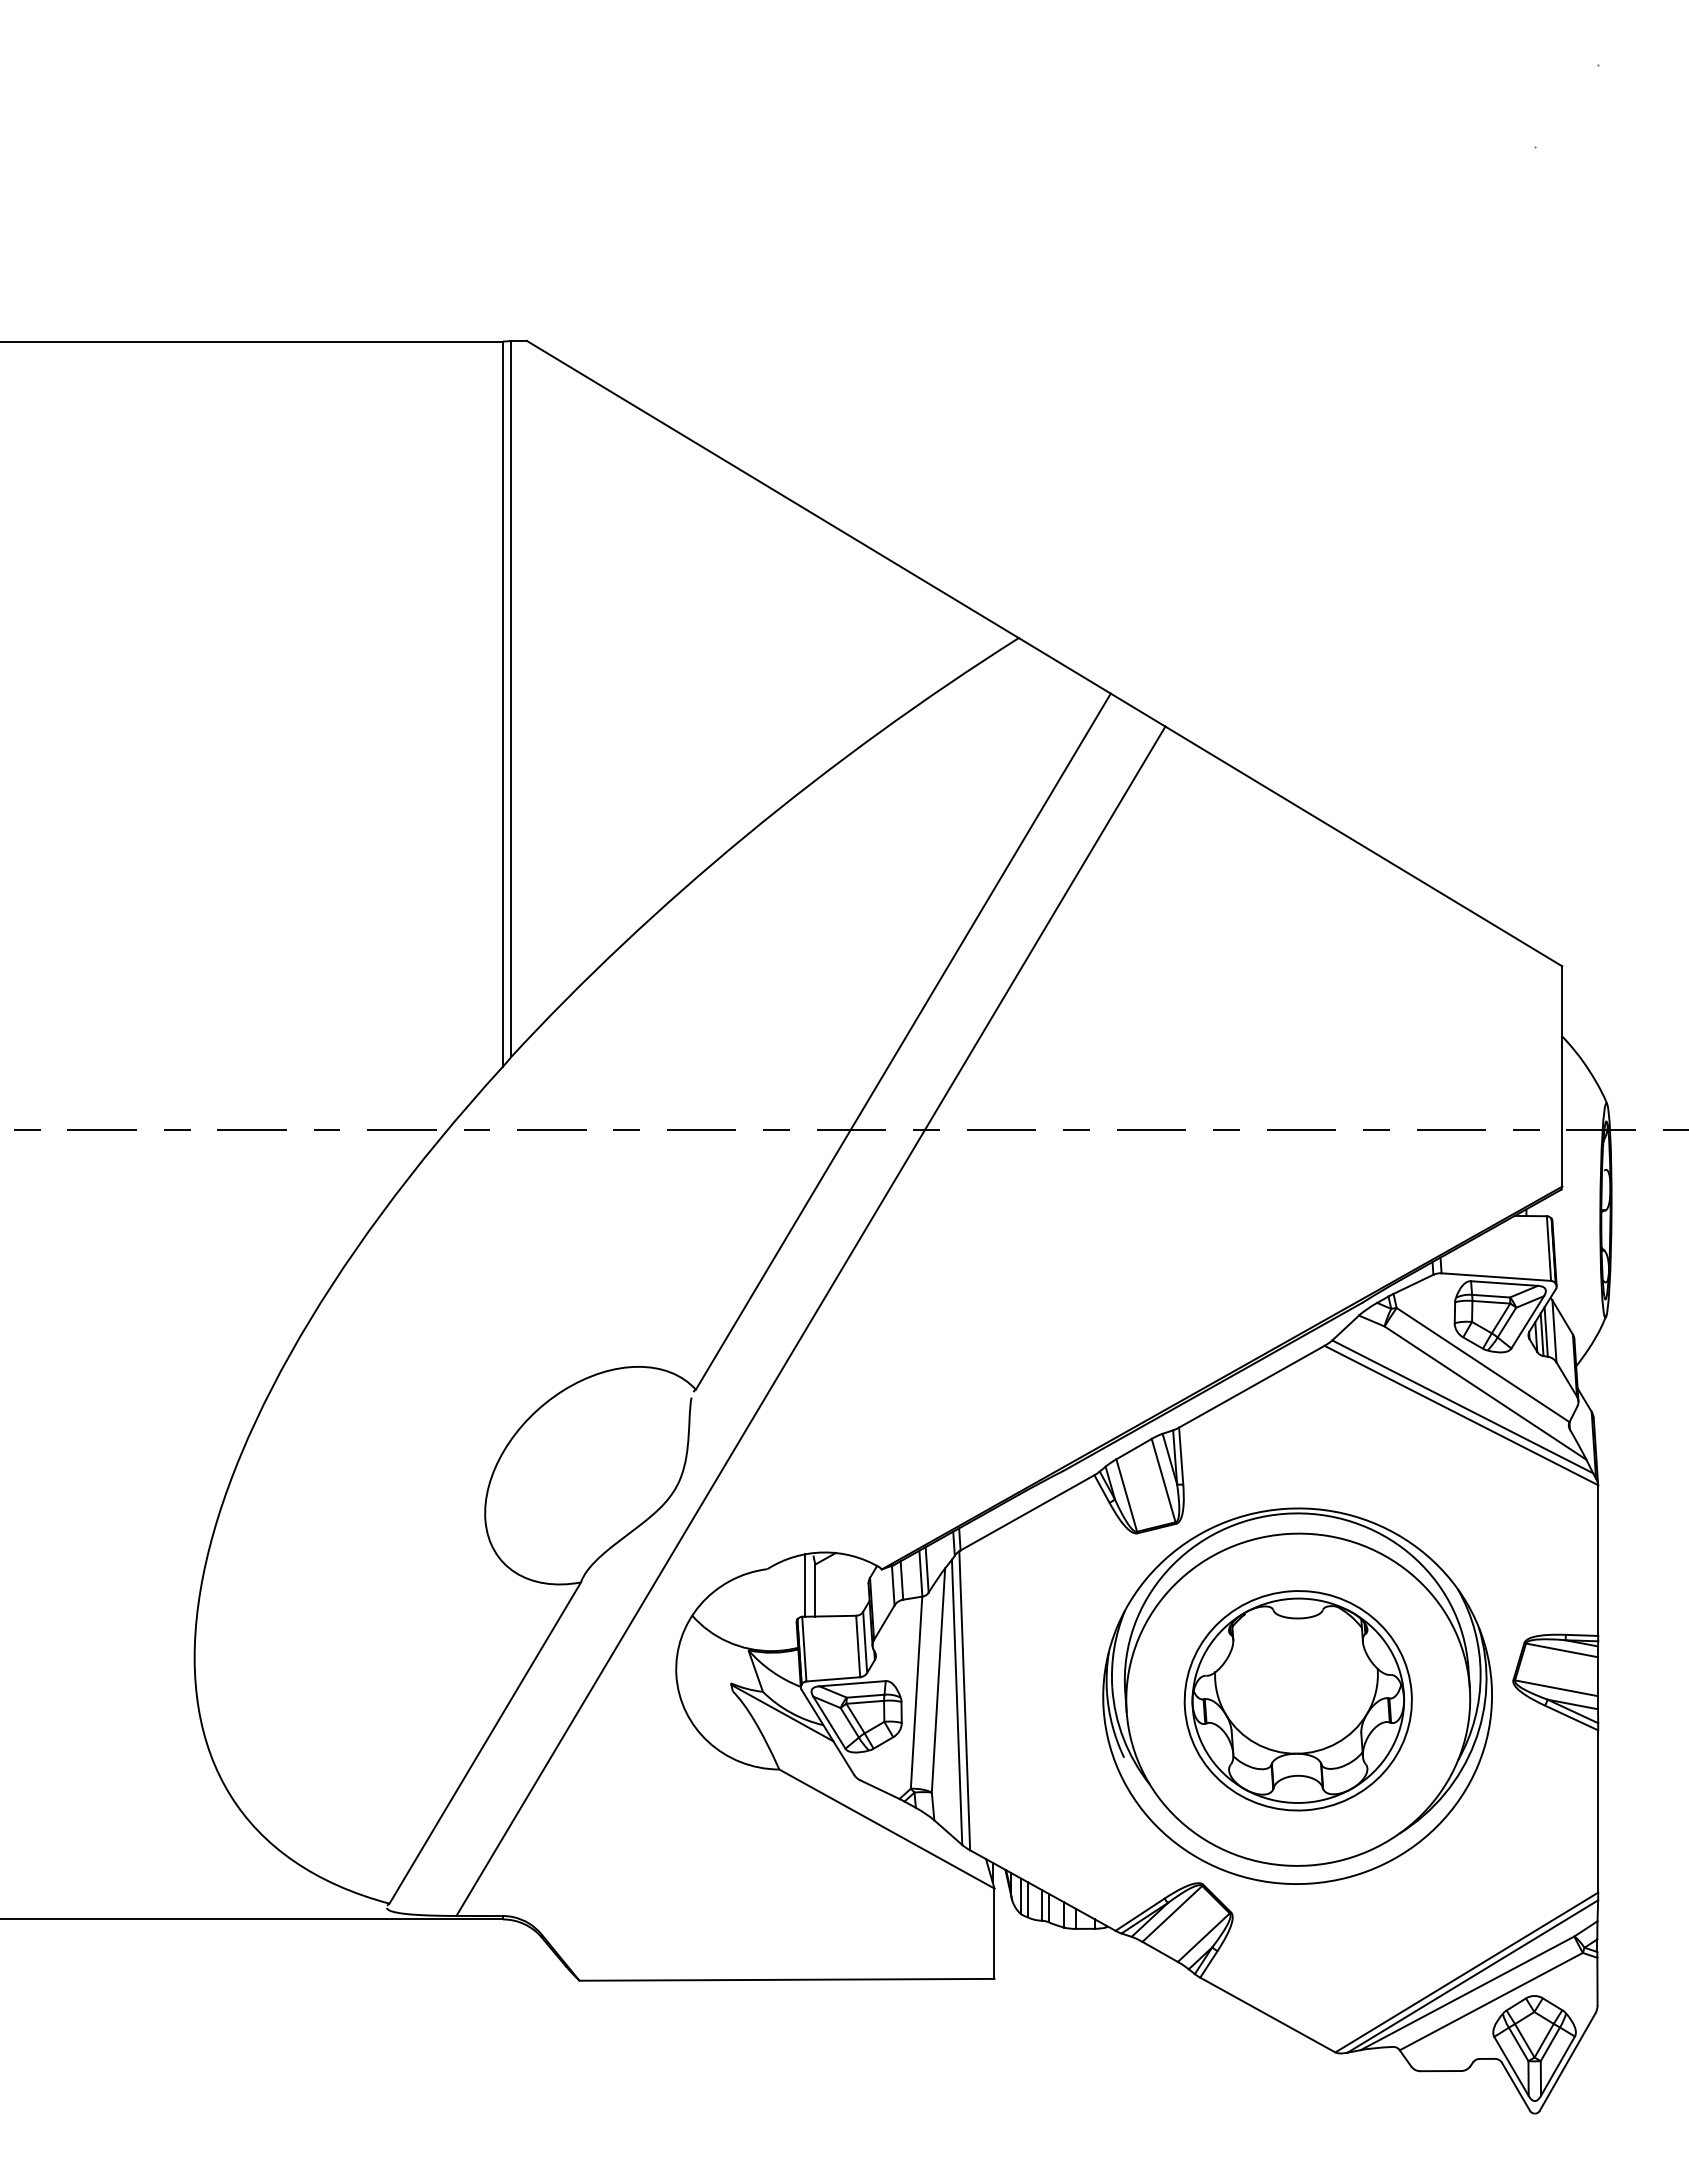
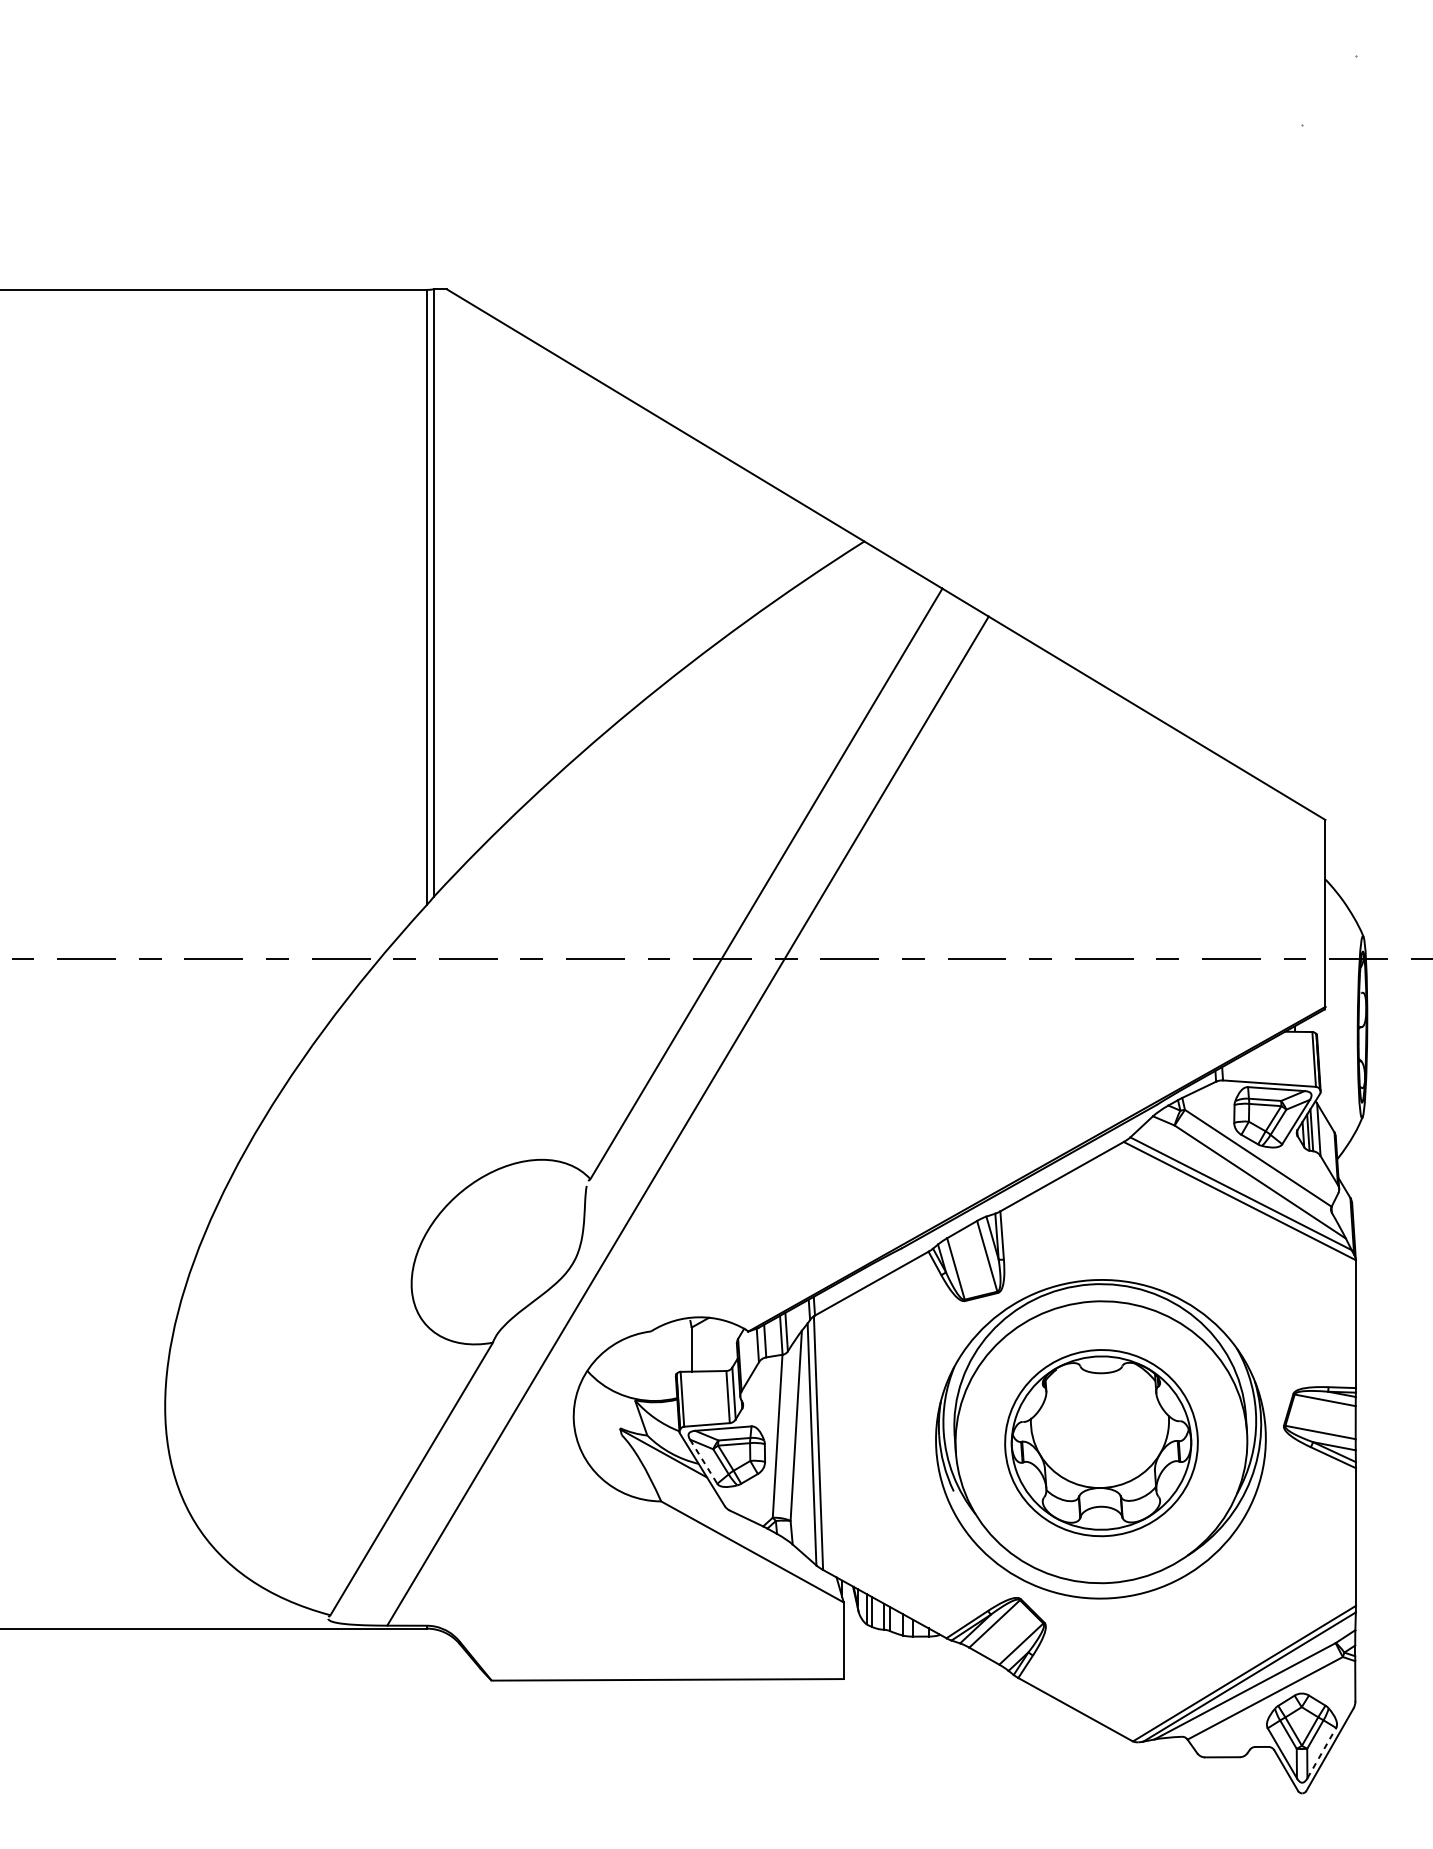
line: (804, 1585) -> (682, 1345), removed
line: (829, 1722) -> (703, 1461), solid -> dashed
line: (1558, 2065) -> (1322, 1752), solid -> dashed

